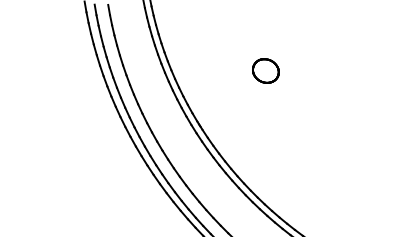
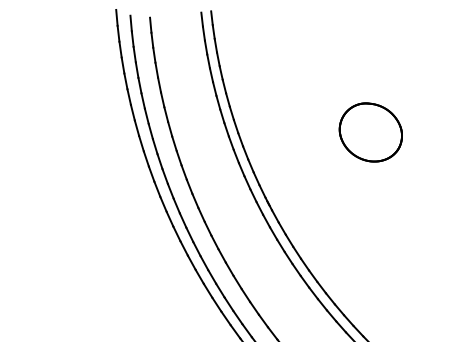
part: (265, 70) -> (370, 131), size x1.67

